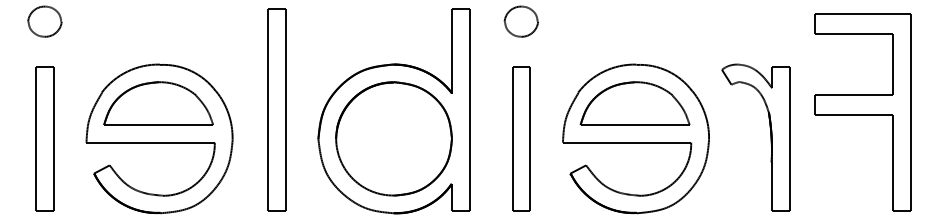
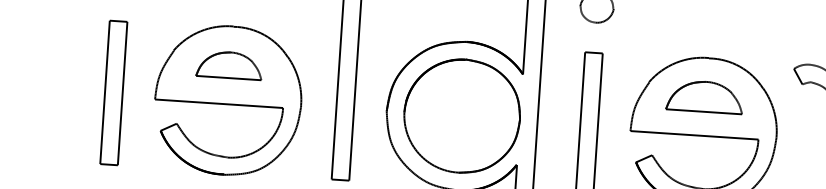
part: (158, 103) -> (229, 65), size x0.6
part: (634, 103) -> (704, 96), size x0.7

